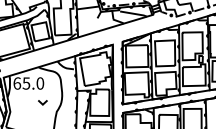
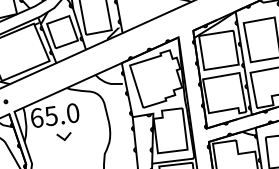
part: (42, 102) -> (63, 136), moved

